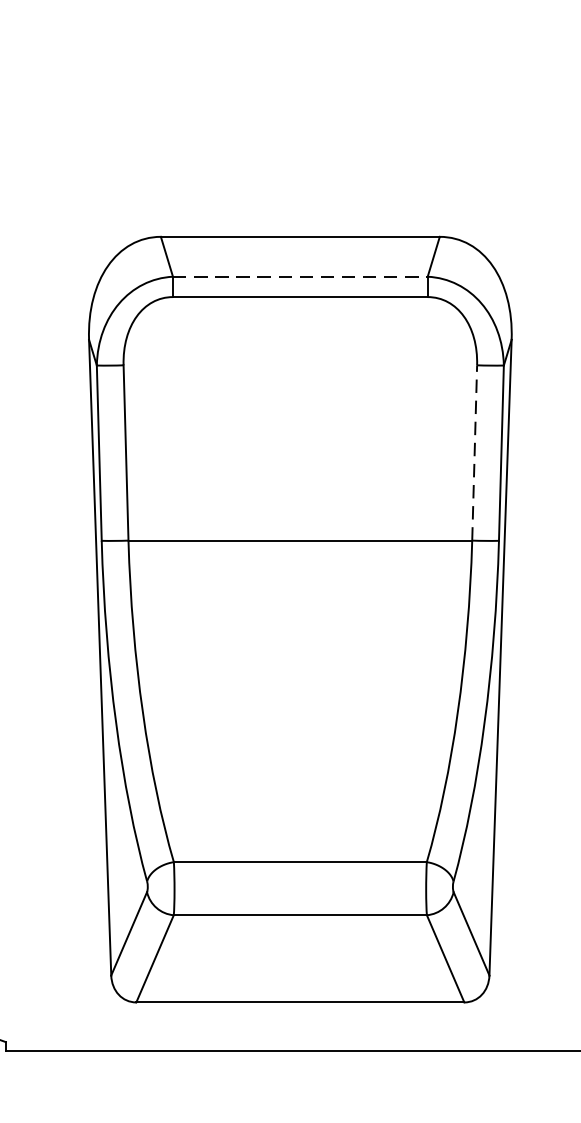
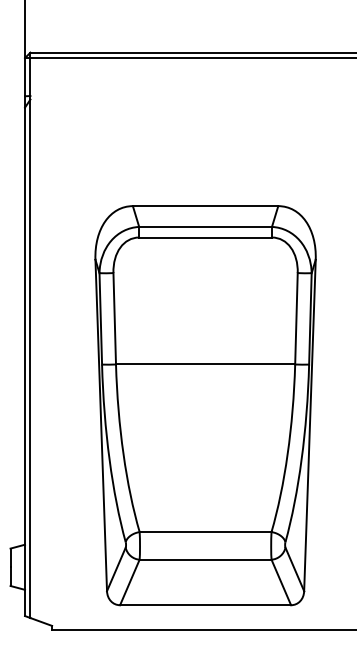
line: (302, 275) -> (206, 226), dashed -> solid
line: (474, 452) -> (296, 318), dashed -> solid

